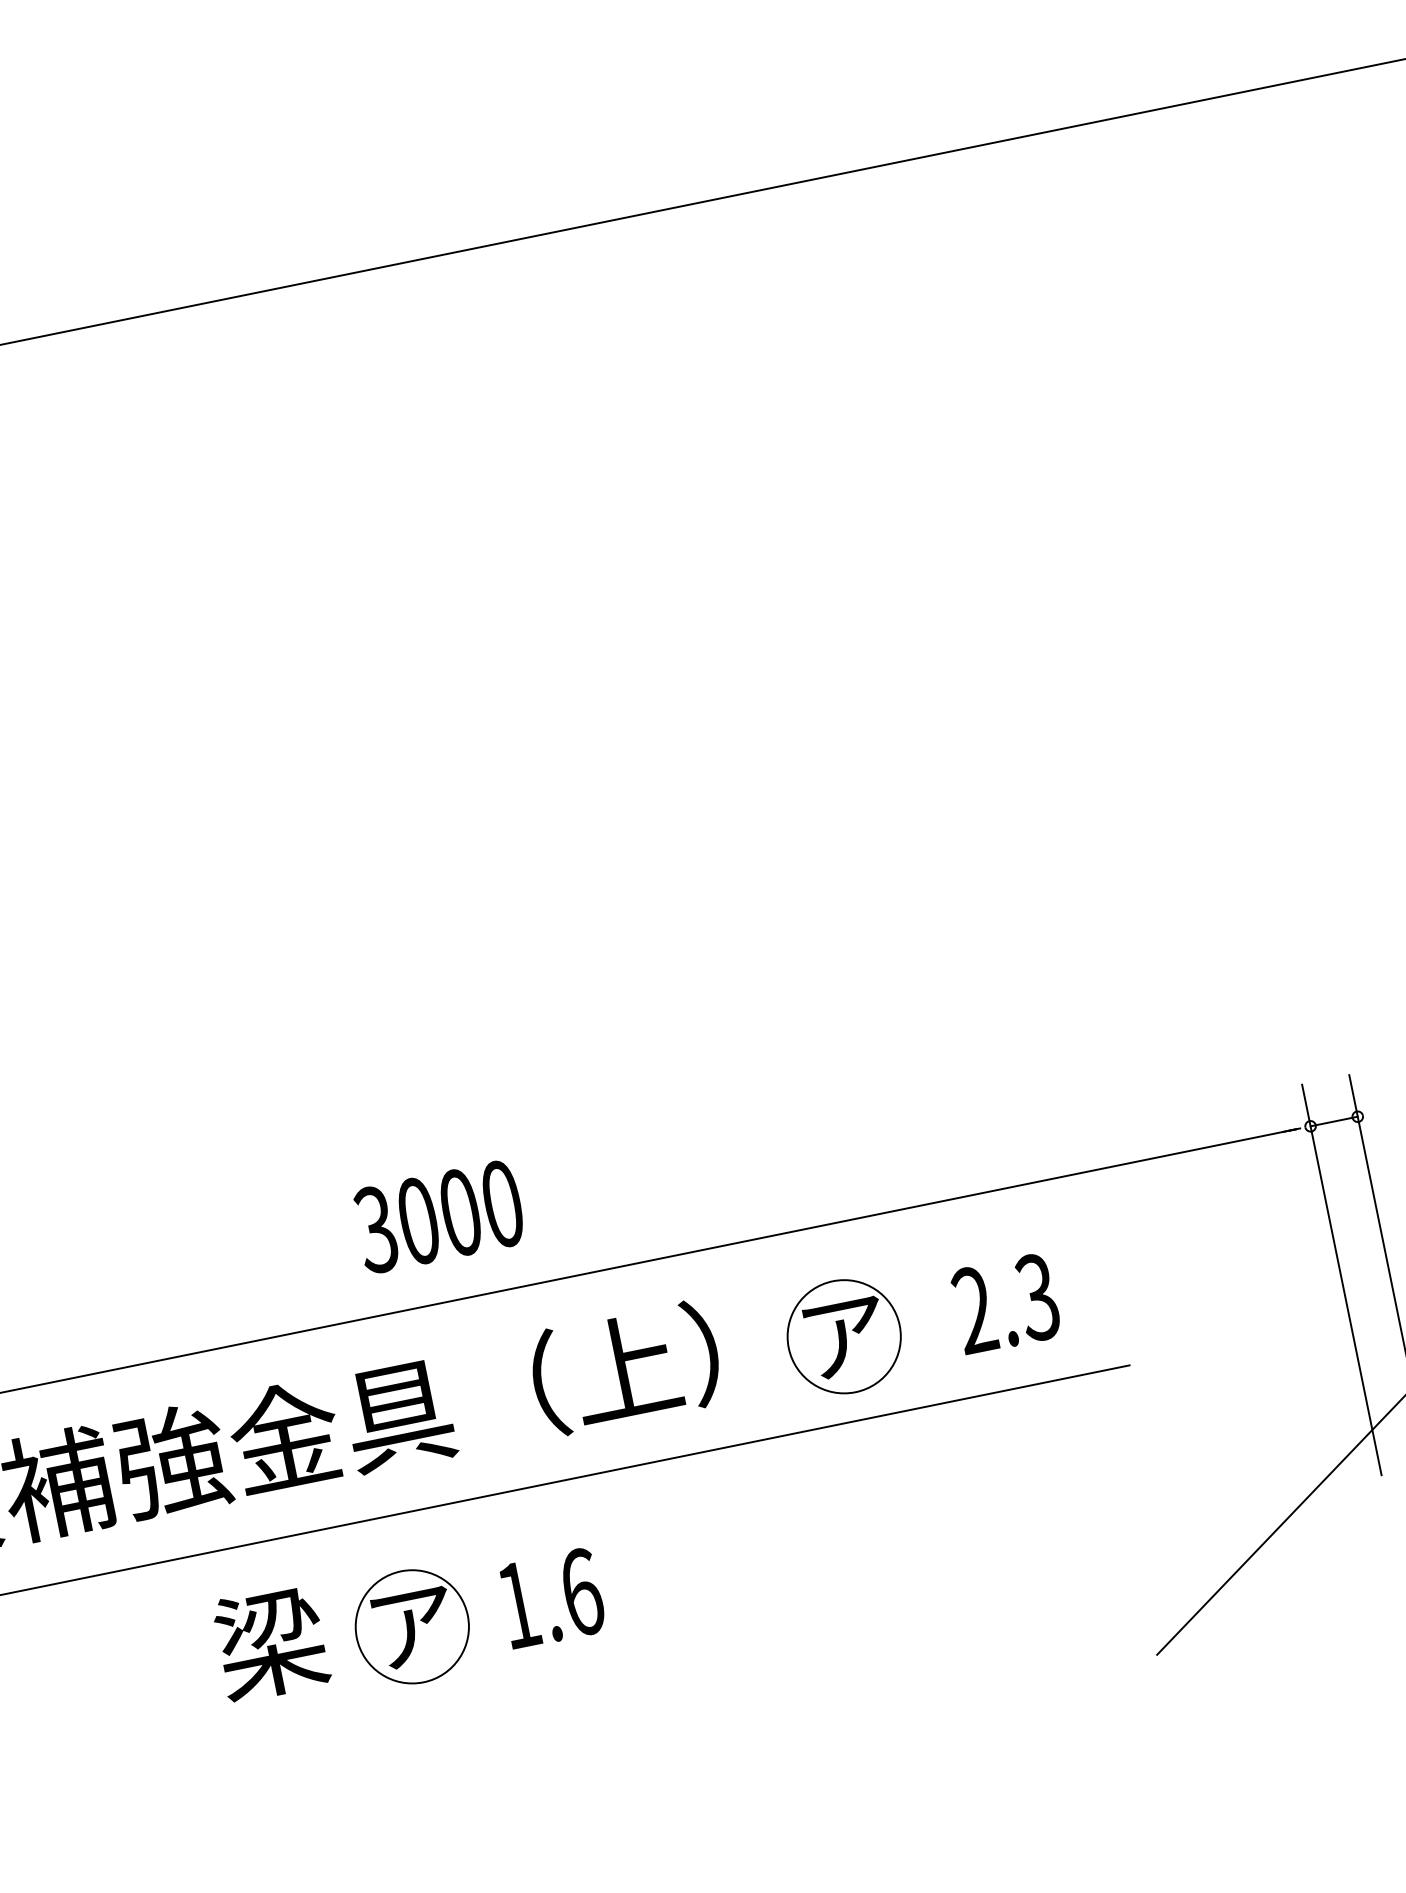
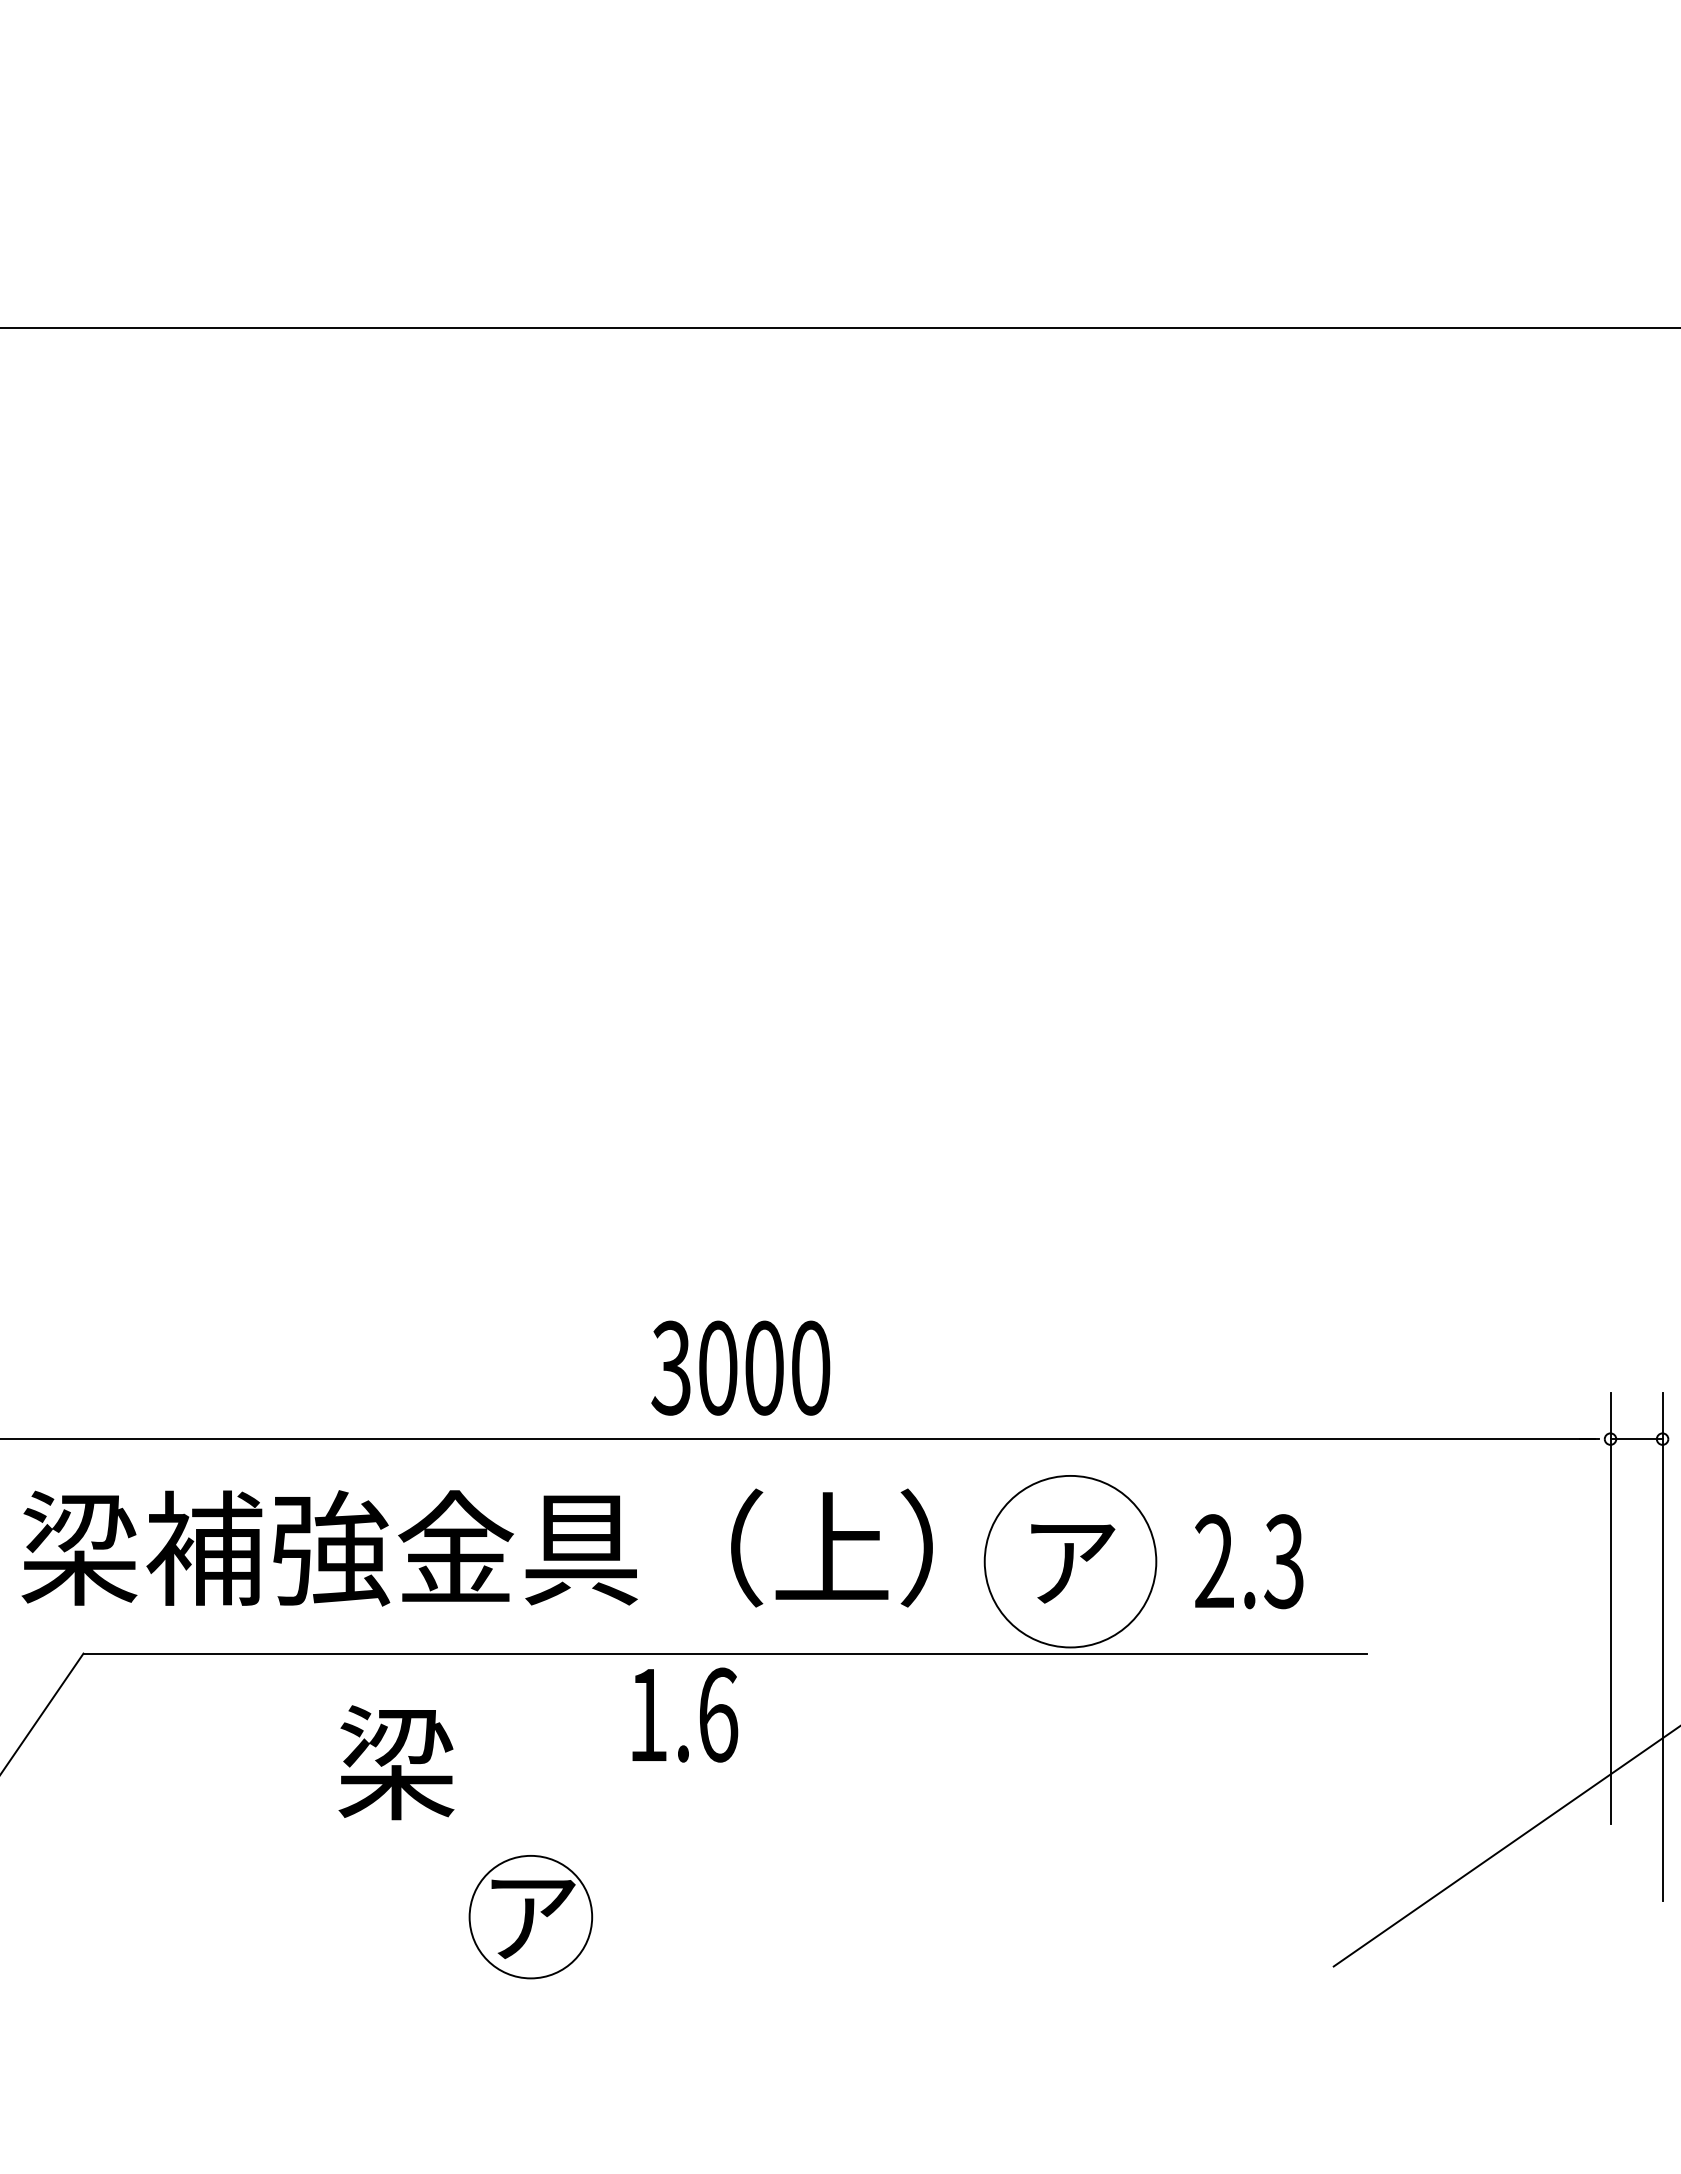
text: (438, 1216) -> (740, 1367), moved
circle: (844, 1336) -> (1070, 1561), size x1.4
text: (552, 1597) -> (685, 1714), moved
part: (412, 1627) -> (530, 1917), moved

